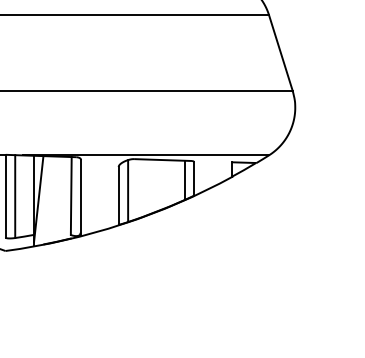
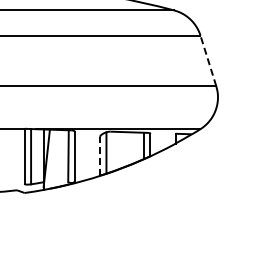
line: (281, 52) -> (208, 60), solid -> dashed
line: (119, 194) -> (100, 155), solid -> dashed

